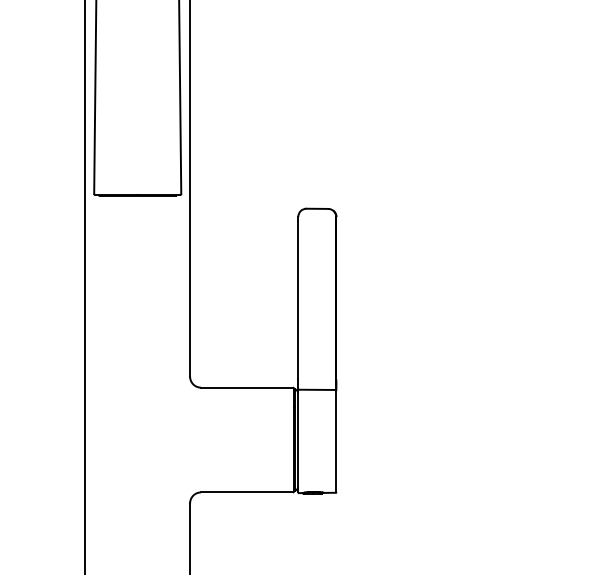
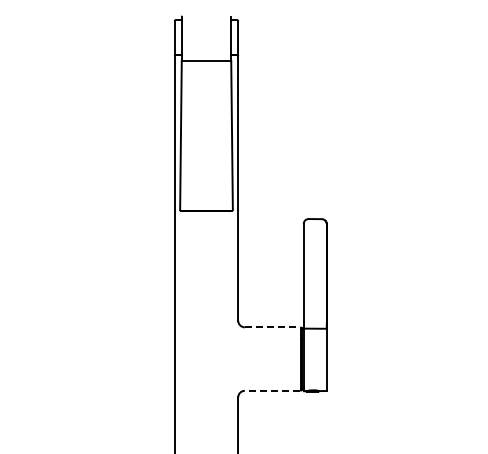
line: (246, 387) -> (272, 327), solid -> dashed
line: (246, 491) -> (272, 390), solid -> dashed

